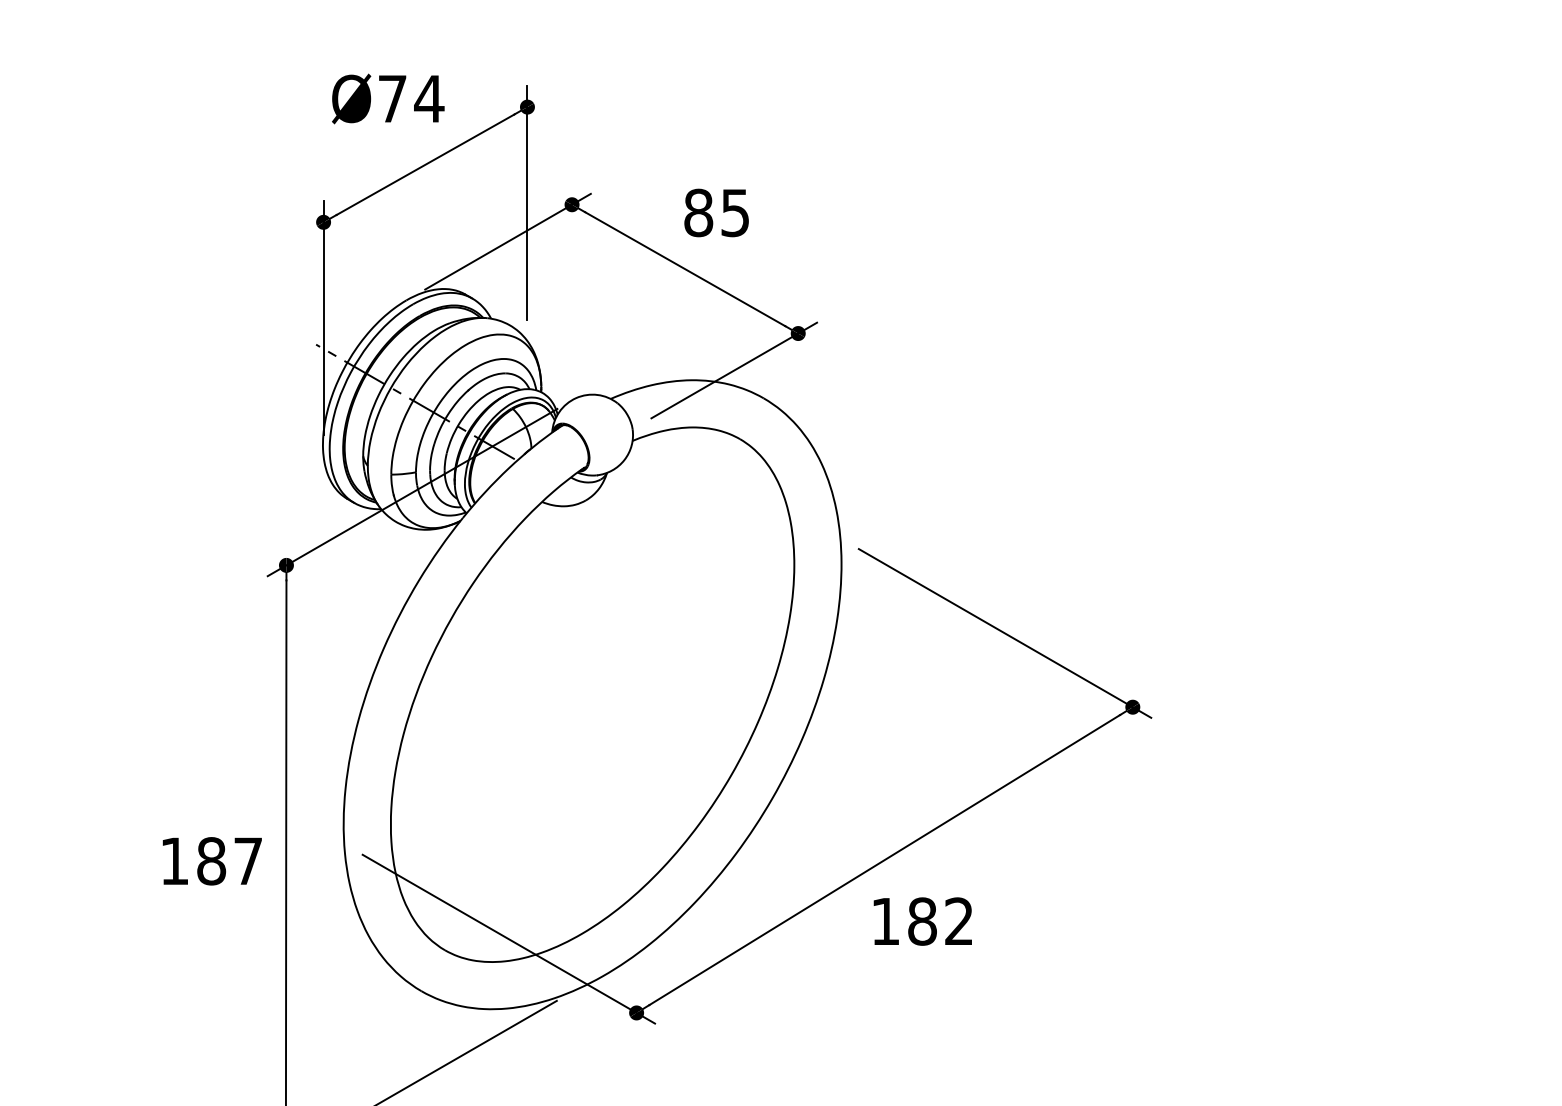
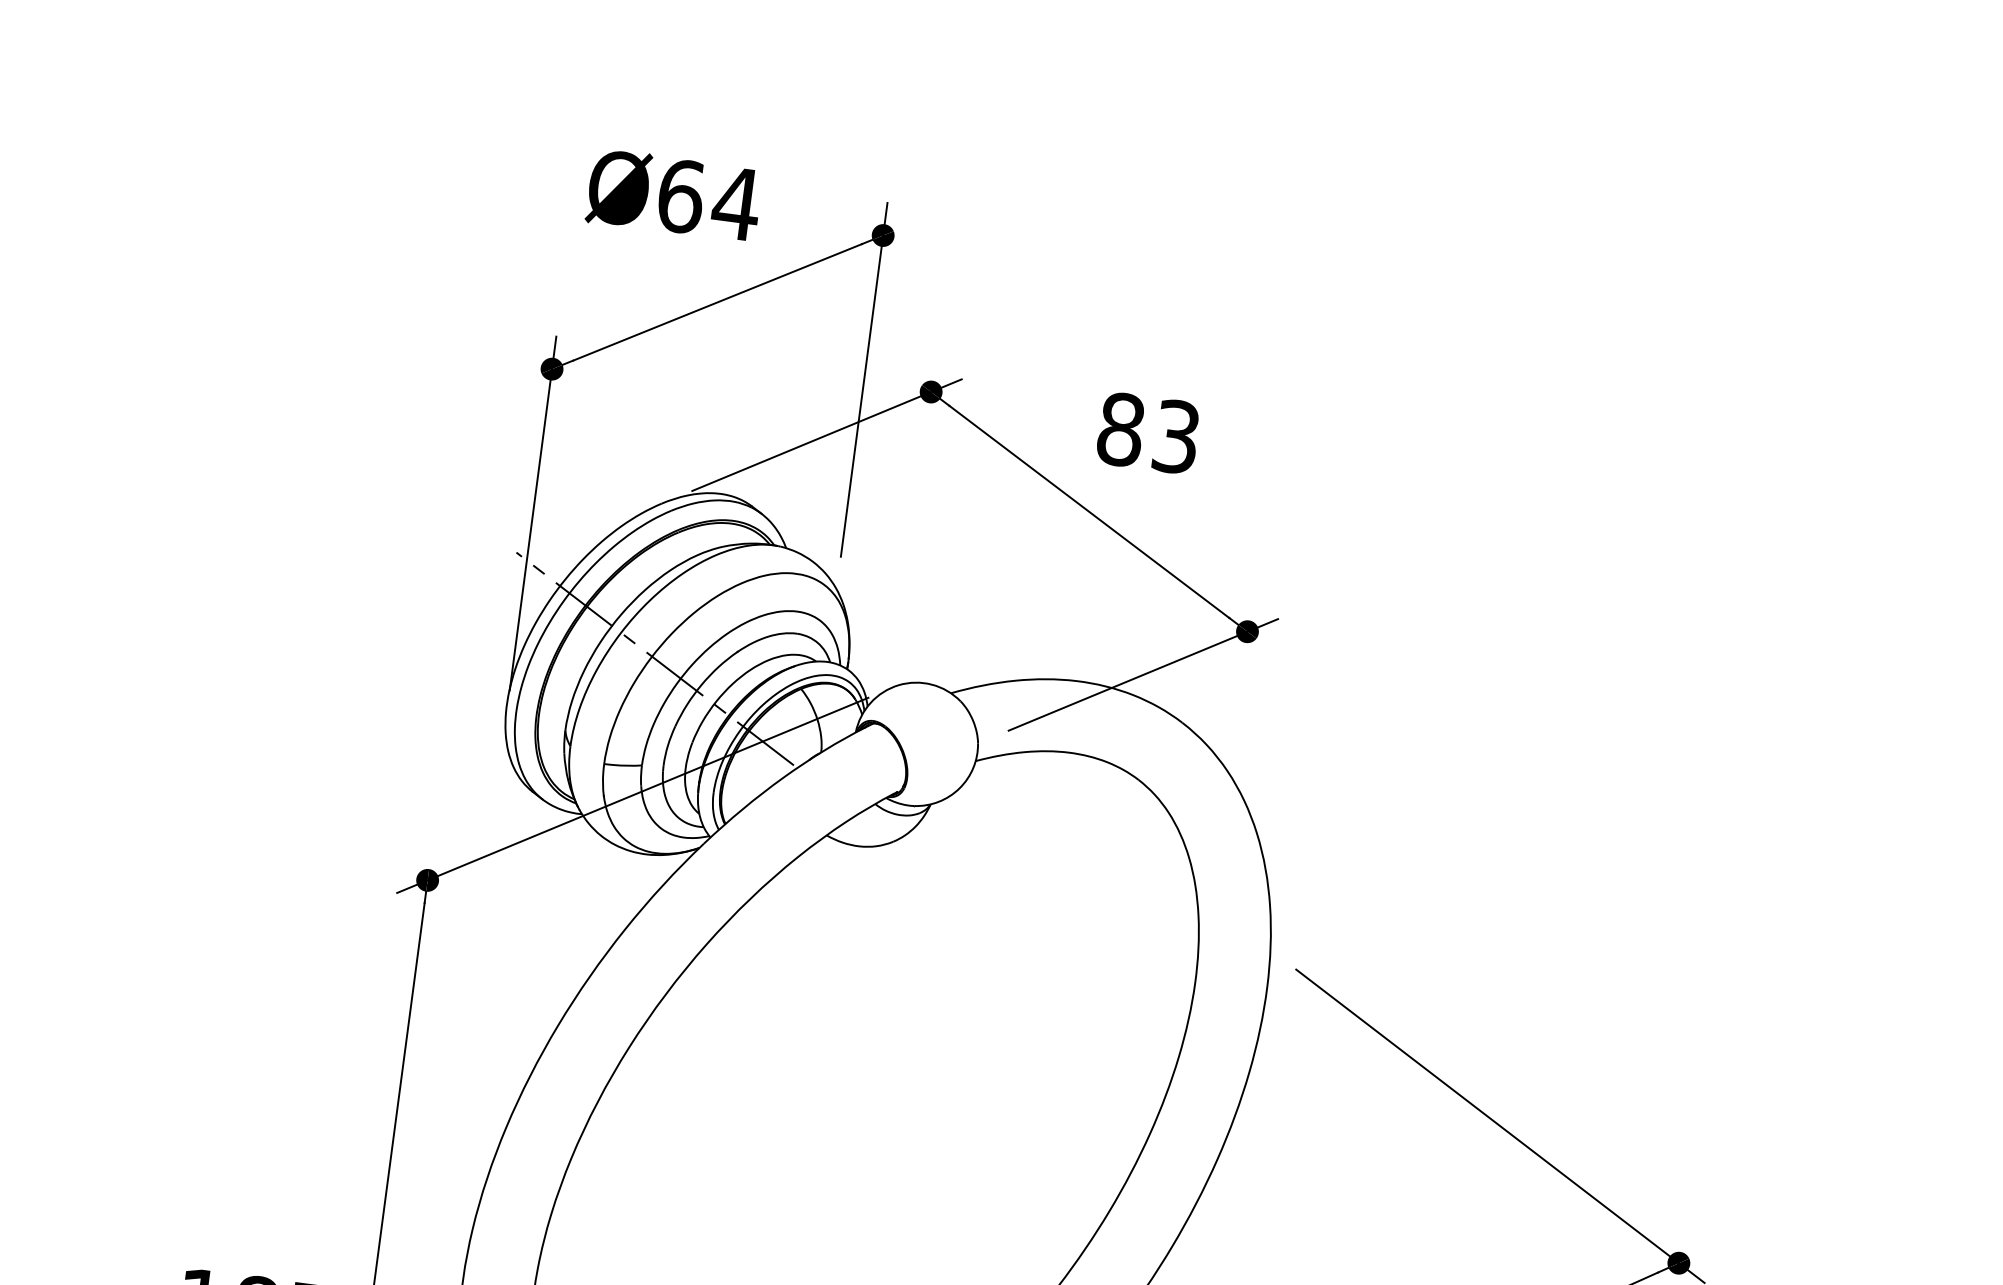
text: (392, 98) -> (680, 195), Ø74 -> Ø64
text: (735, 212) -> (1176, 436), 85 -> 83

